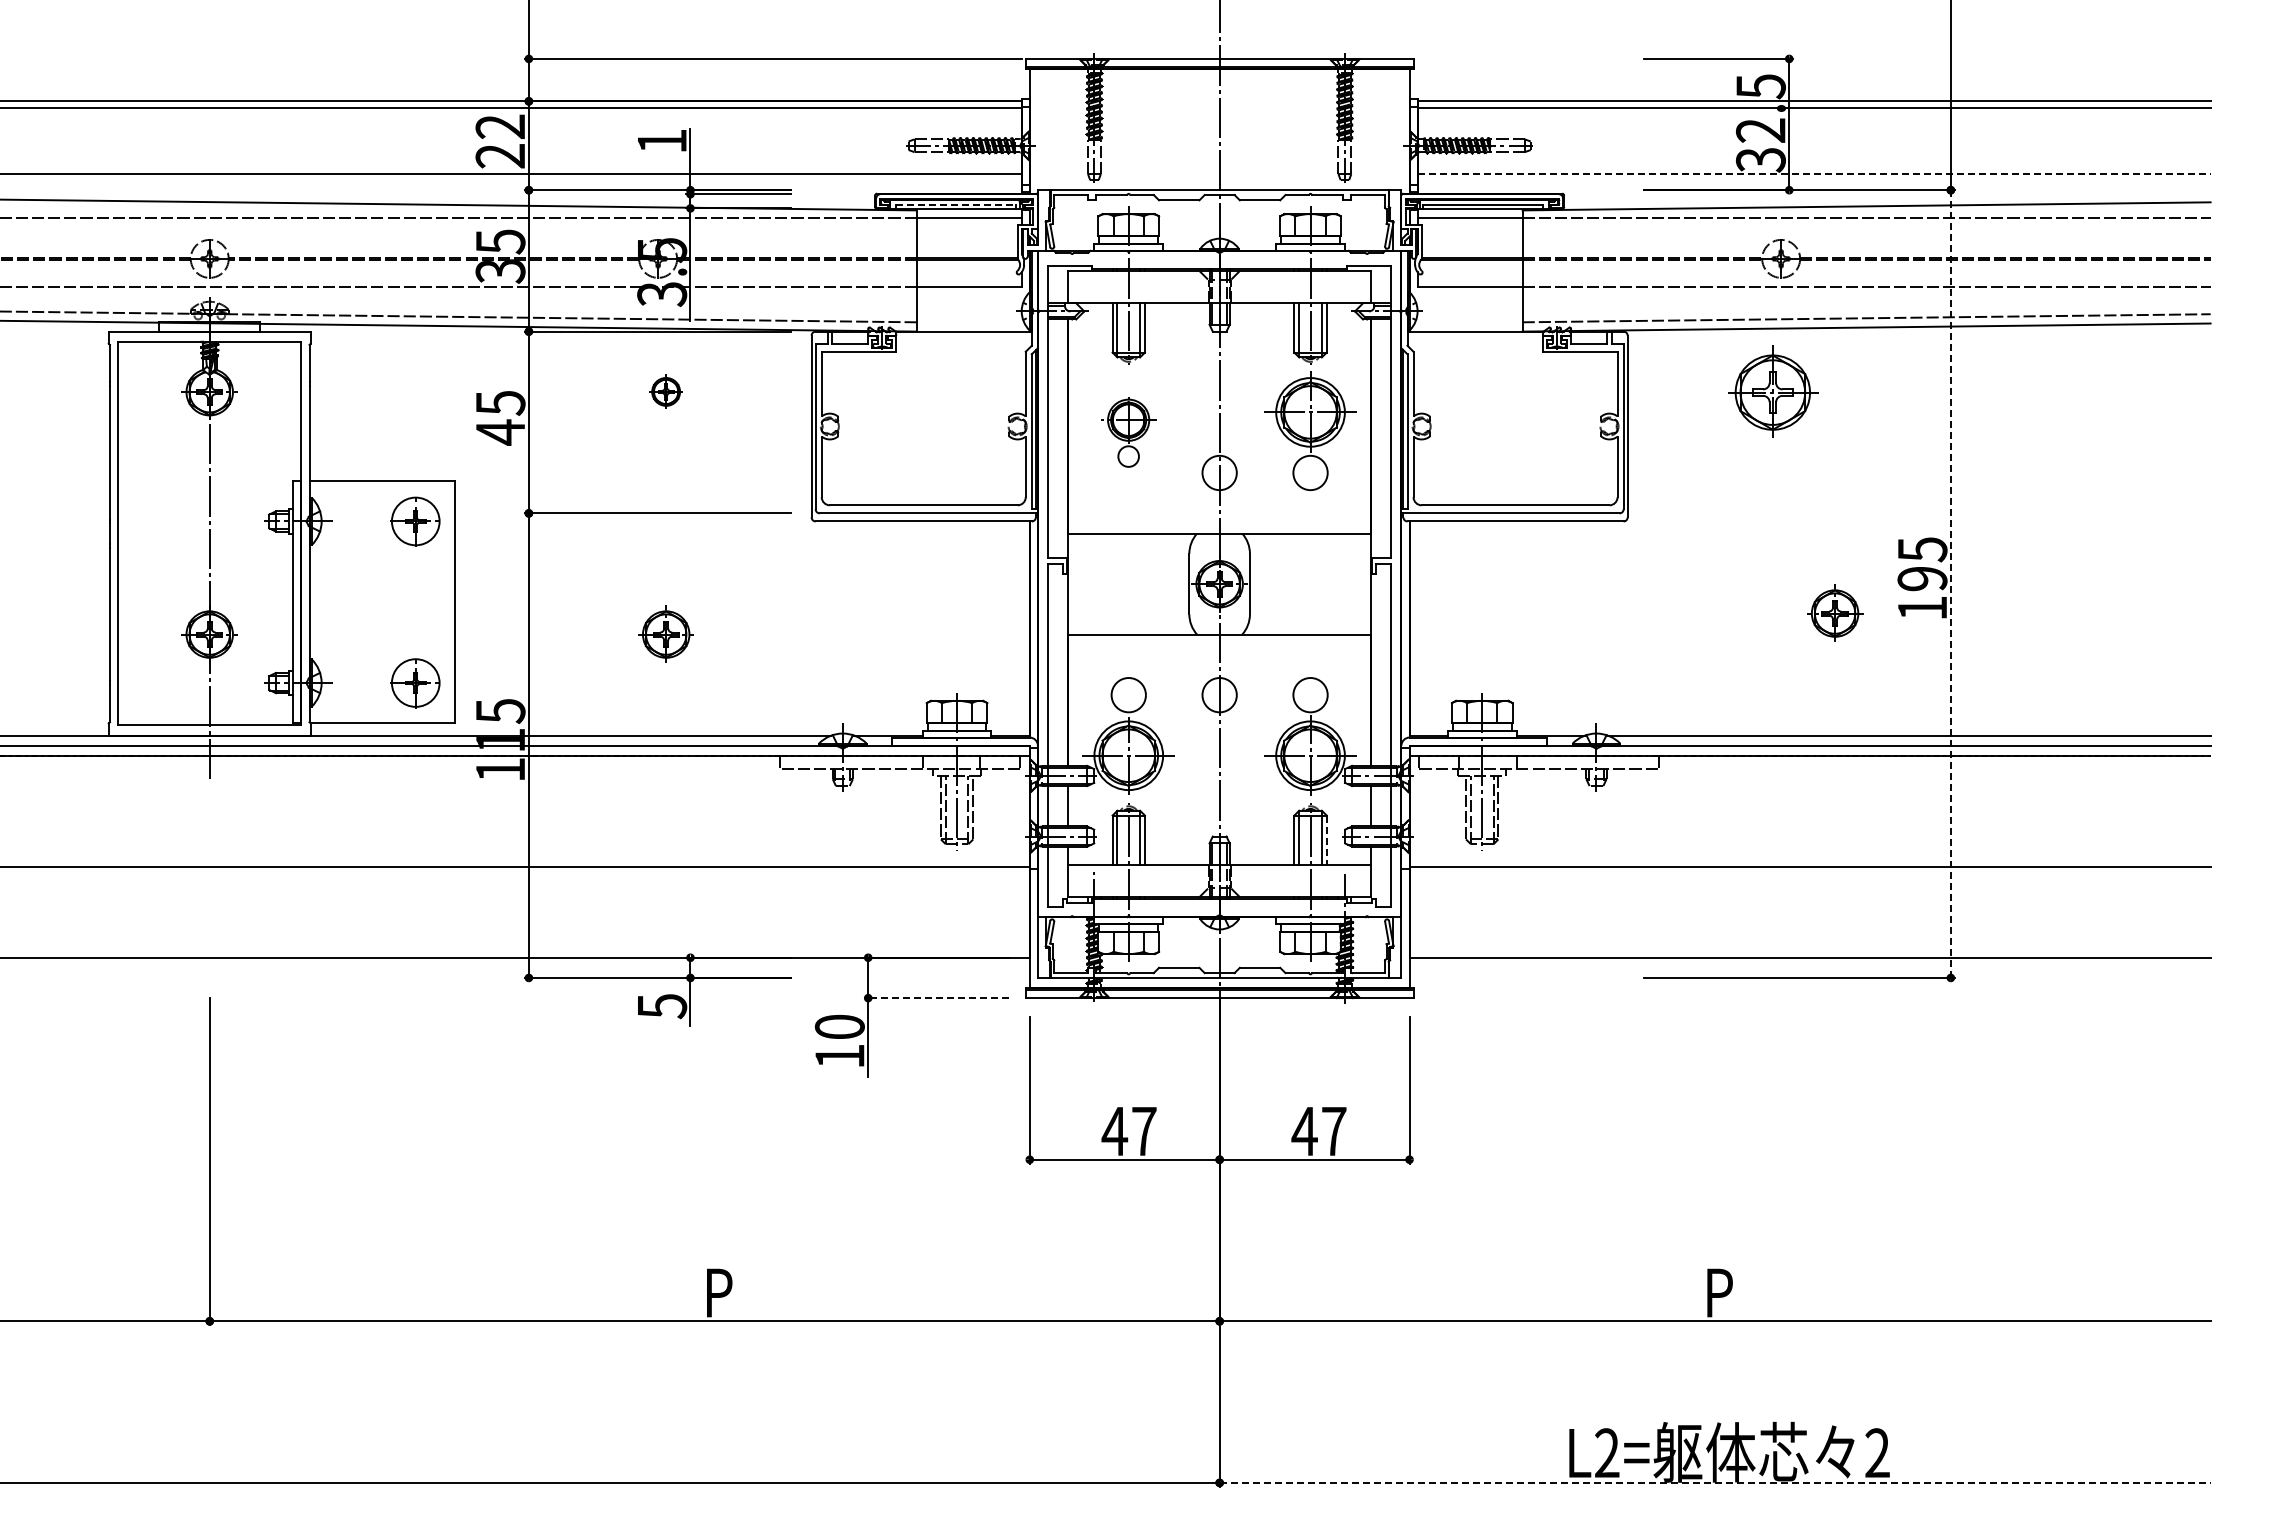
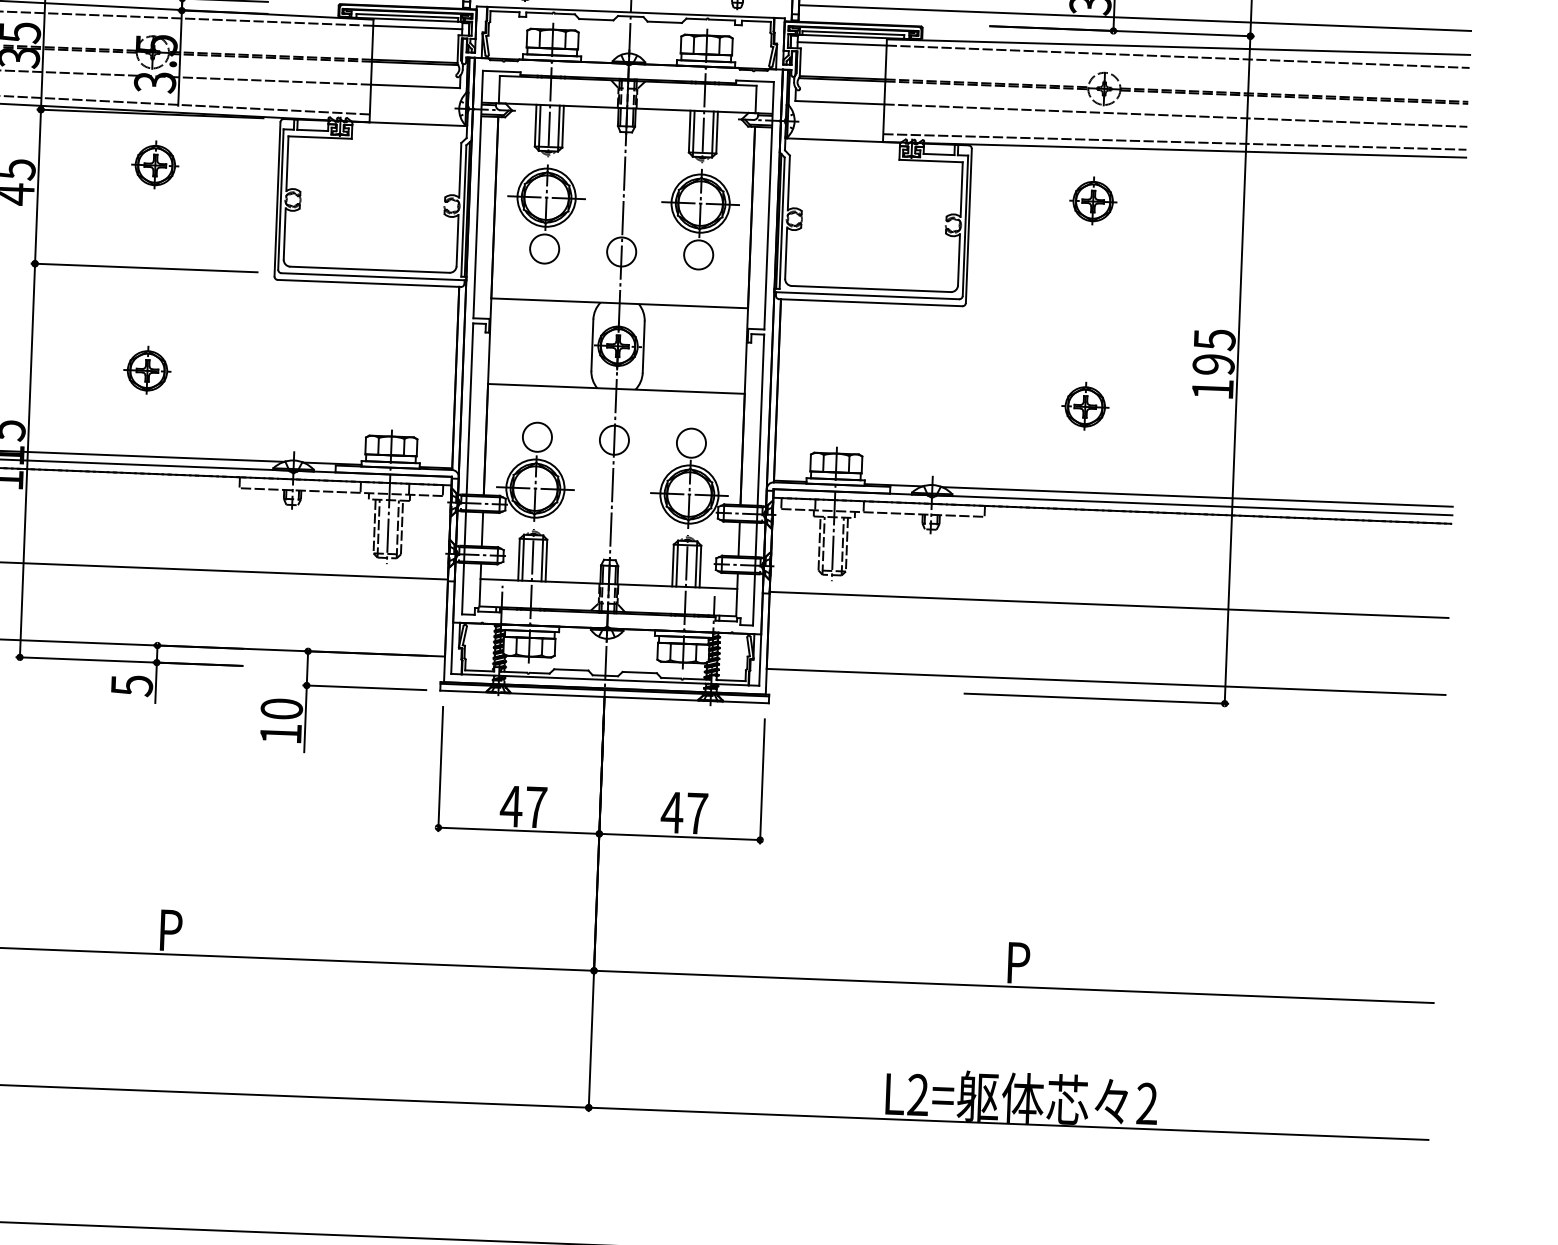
line: (1814, 174) -> (1135, 18), dashed -> solid
line: (956, 204) -> (407, 15), dashed -> solid
part: (665, 391) -> (154, 164), size x1.67
part: (1773, 391) -> (1093, 200), size x0.62
part: (1128, 431) -> (545, 213), size x1.67
line: (1950, 584) -> (1237, 370), dashed -> solid
part: (1835, 612) -> (1085, 406), moved
line: (1326, 840) -> (700, 566), dashed -> solid
line: (936, 998) -> (364, 688), dashed -> solid
line: (1715, 1482) -> (1008, 1123), dashed -> solid

